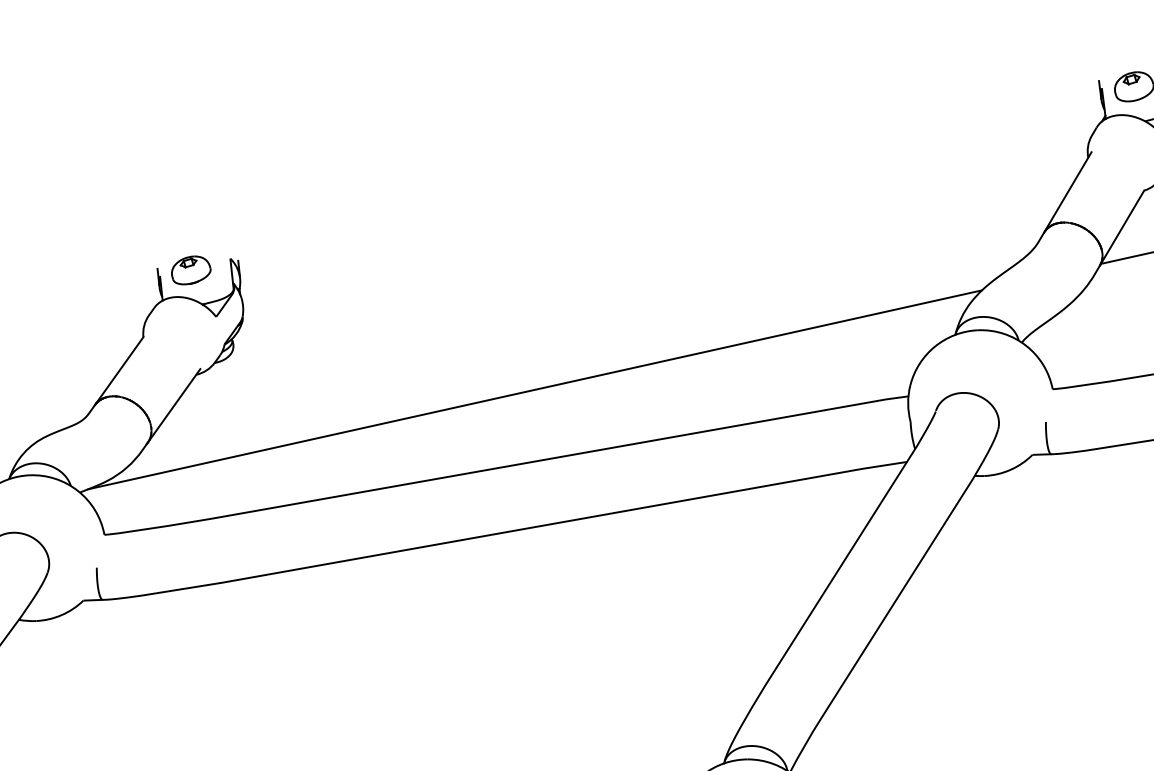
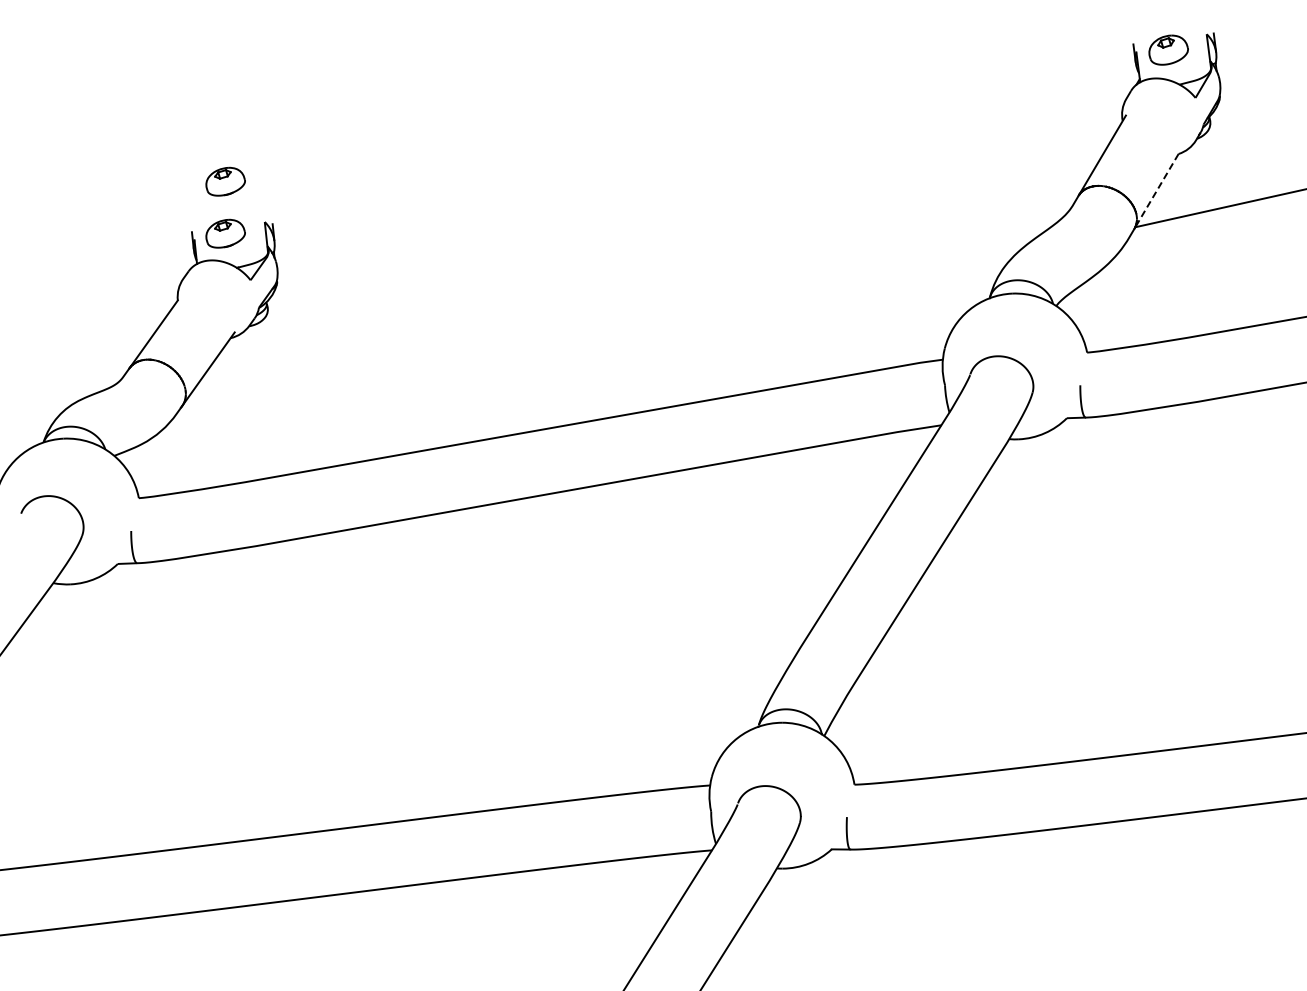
part: (191, 218) -> (225, 181), added
line: (1122, 228) -> (1156, 191), solid -> dashed
line: (535, 389) -> (569, 352), removed

